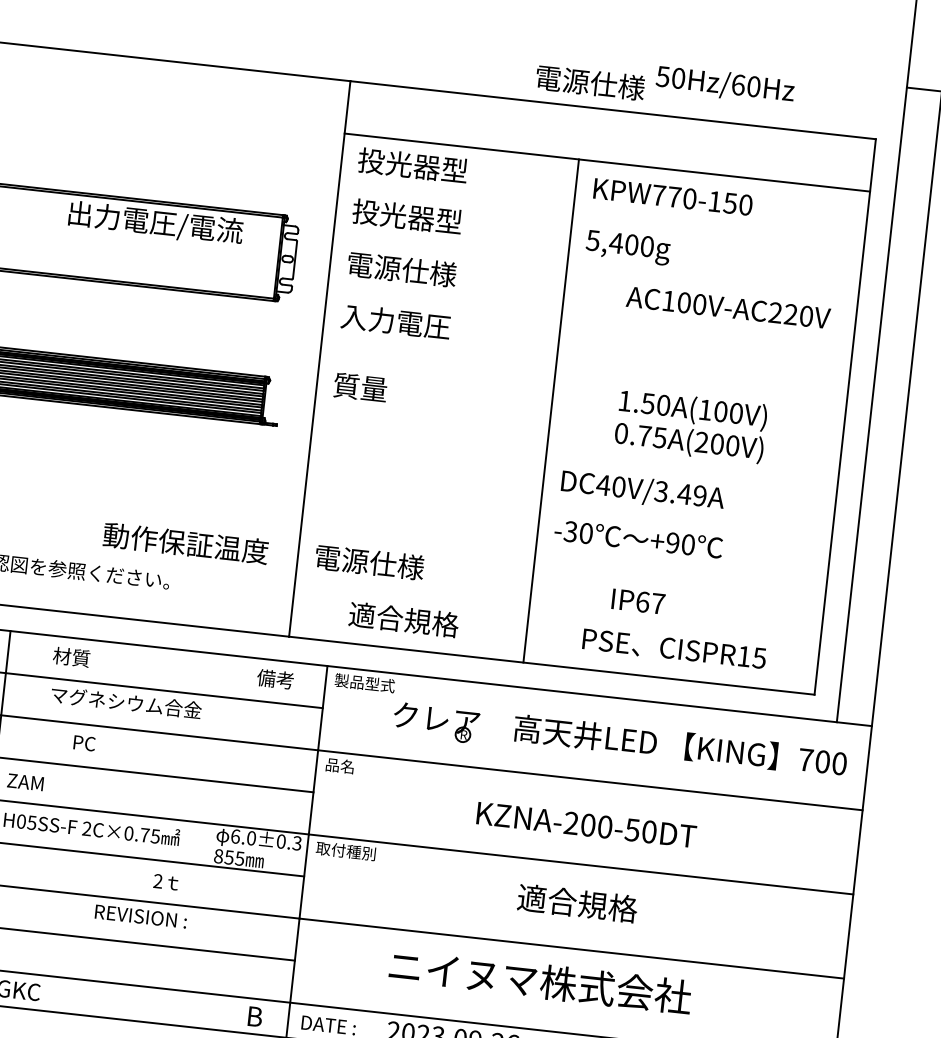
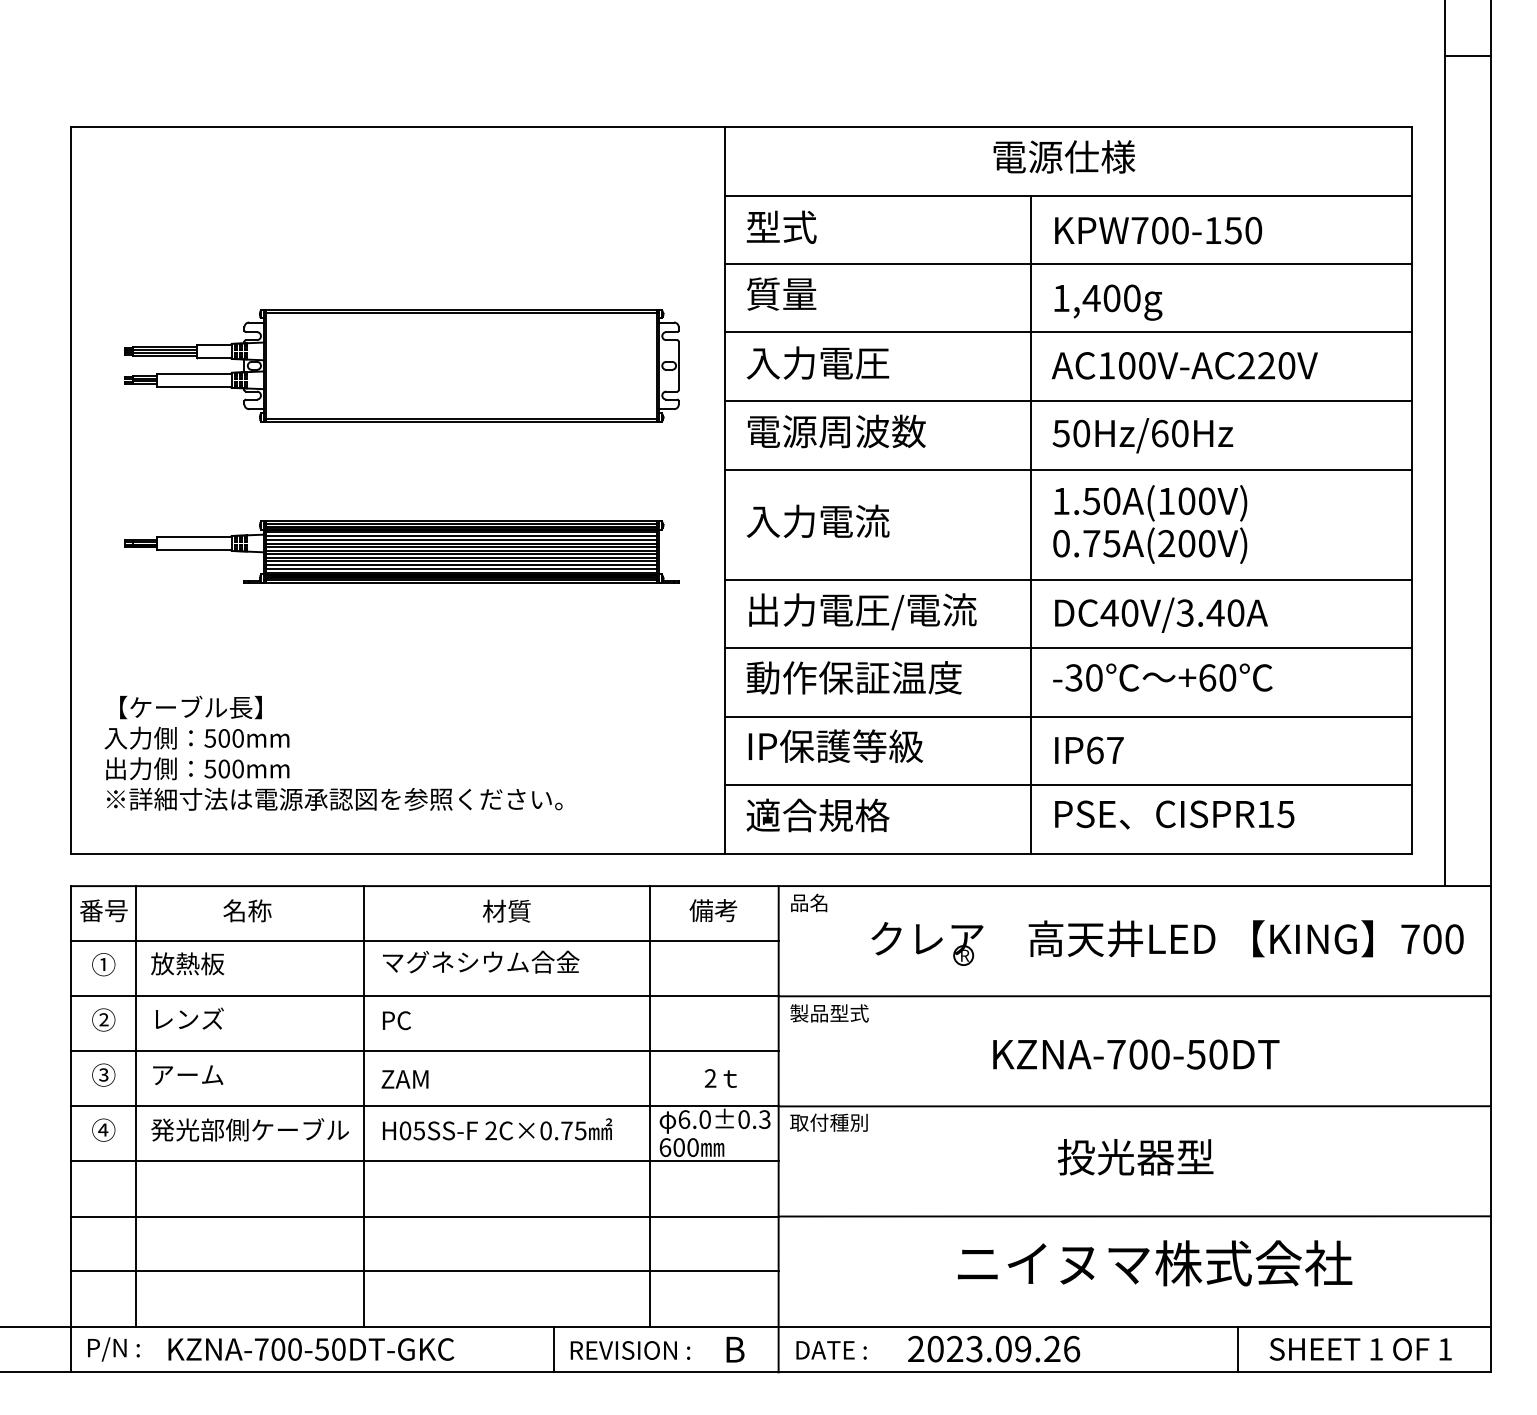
text: (590, 82) -> (1064, 156), moved
text: (724, 85) -> (1142, 435), moved
text: (412, 165) -> (817, 226), 投光器型 -> 型式
text: (674, 197) -> (1160, 230), KPW770-150 -> KPW700-150
line: (601, 215) -> (1068, 264), added
text: (407, 216) -> (817, 293), 投光器型 -> 質量
text: (155, 223) -> (862, 611), moved
text: (592, 240) -> (1060, 298), 5,400g -> 1,400g
line: (595, 267) -> (1068, 332), added
text: (401, 269) -> (817, 362), 電源仕様 -> 入力電圧
text: (728, 307) -> (1184, 365), moved
line: (589, 320) -> (1068, 401), added
text: (409, 323) -> (835, 431), 入力電圧 -> 電源周波数
line: (584, 372) -> (1068, 469), added
text: (387, 390) -> (817, 521), 質量 -> 入力電流
text: (691, 426) -> (1150, 524), moved
line: (574, 456) -> (1068, 579), added
text: (699, 495) -> (1235, 612), DC40V/3.49A -> DC40V/3.40A
line: (569, 508) -> (1068, 648), added
text: (672, 542) -> (1207, 677), +90 -> +60
text: (185, 543) -> (853, 677), moved
line: (563, 560) -> (1068, 716), added
text: (382, 563) -> (835, 745), 電源仕様 -> IP保護等級
text: (638, 601) -> (1089, 750), moved
line: (557, 613) -> (1068, 785), added
text: (403, 619) -> (817, 815), moved
text: (674, 648) -> (1174, 814), moved
text: (71, 656) -> (506, 910), moved
text: (364, 682) -> (829, 902), 製品型式 -> 品名
text: (126, 702) -> (481, 961), moved
text: (84, 743) -> (396, 1020), moved
text: (355, 767) -> (829, 1013), 品名 -> 製品型式
line: (210, 823) -> (649, 1106), added
text: (571, 823) -> (1116, 1054), KZNA-200-50DT -> KZNA-700-50DT
text: (228, 857) -> (678, 1147), 855 -> 600
text: (165, 882) -> (720, 1078), moved
text: (577, 903) -> (1135, 1157), 適合規格 -> 投光器型
text: (141, 916) -> (630, 1350), moved
text: (540, 981) -> (1155, 1263), moved
line: (116, 1001) -> (553, 1349), added

